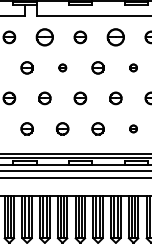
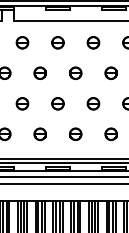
part: (44, 37) -> (22, 42), size x0.71
part: (115, 37) -> (93, 42), size x0.71
part: (62, 67) -> (40, 72), size x1.67
part: (133, 67) -> (111, 72), size x1.67
part: (133, 128) -> (111, 133), size x1.67

